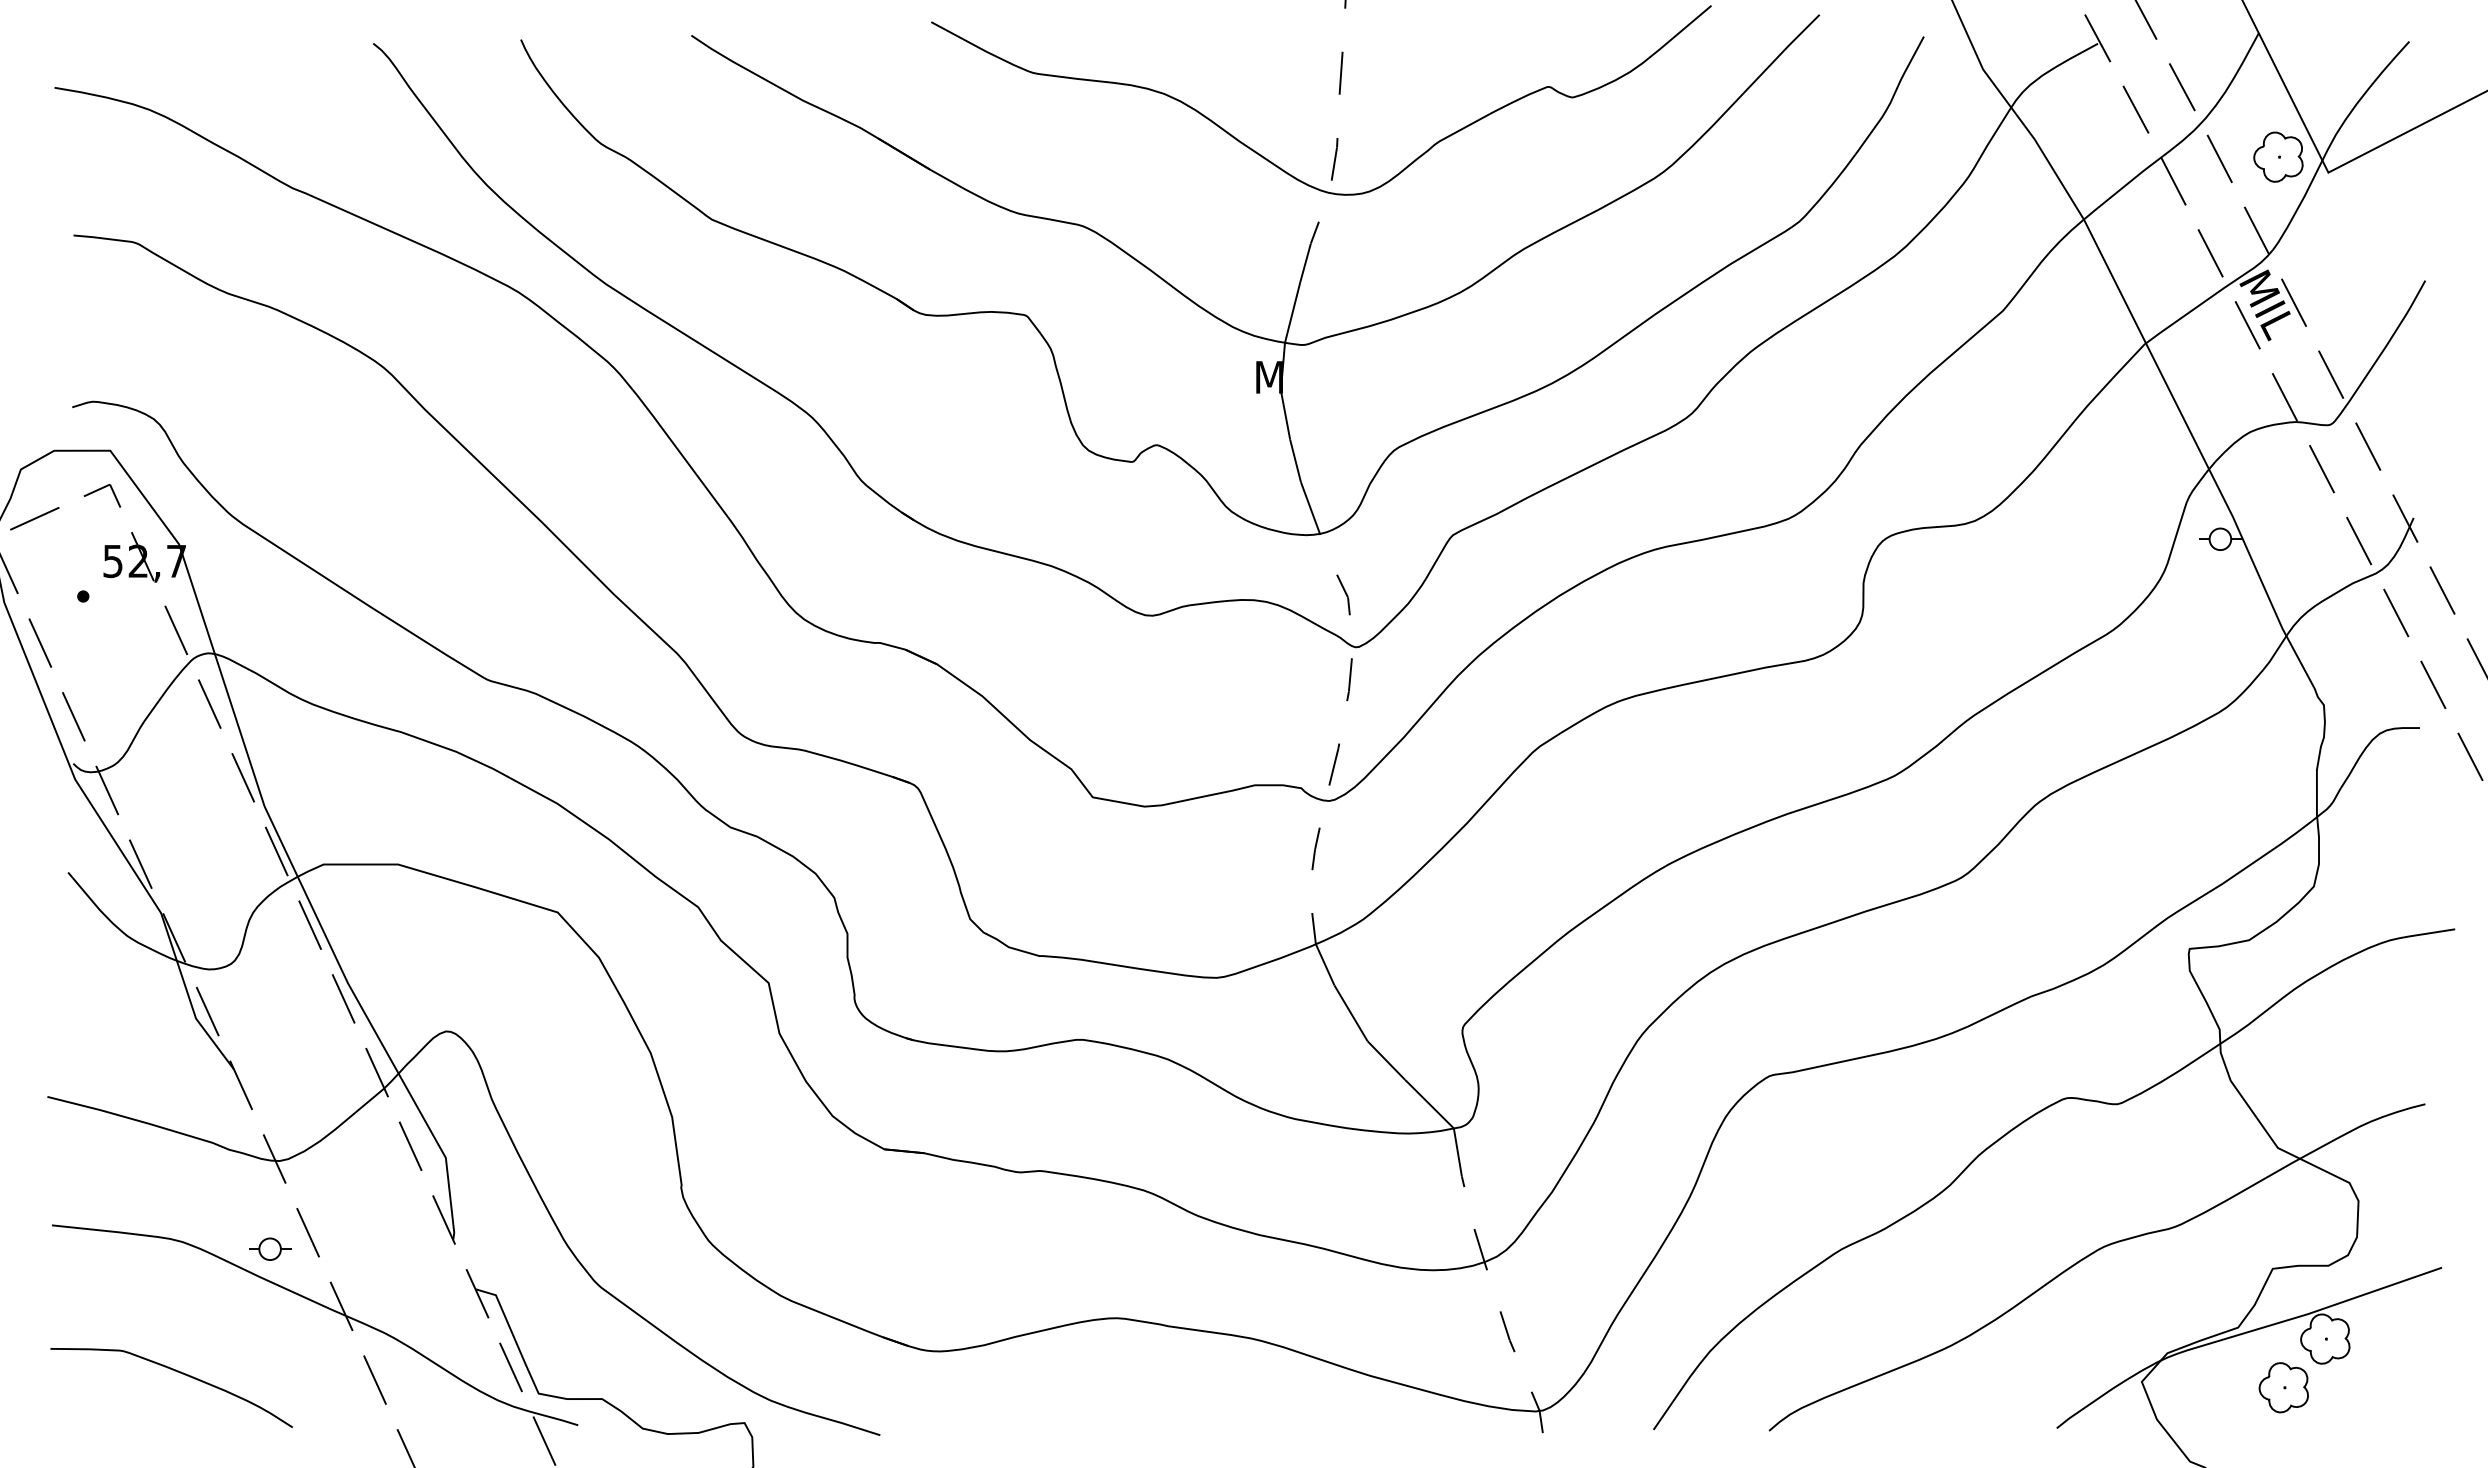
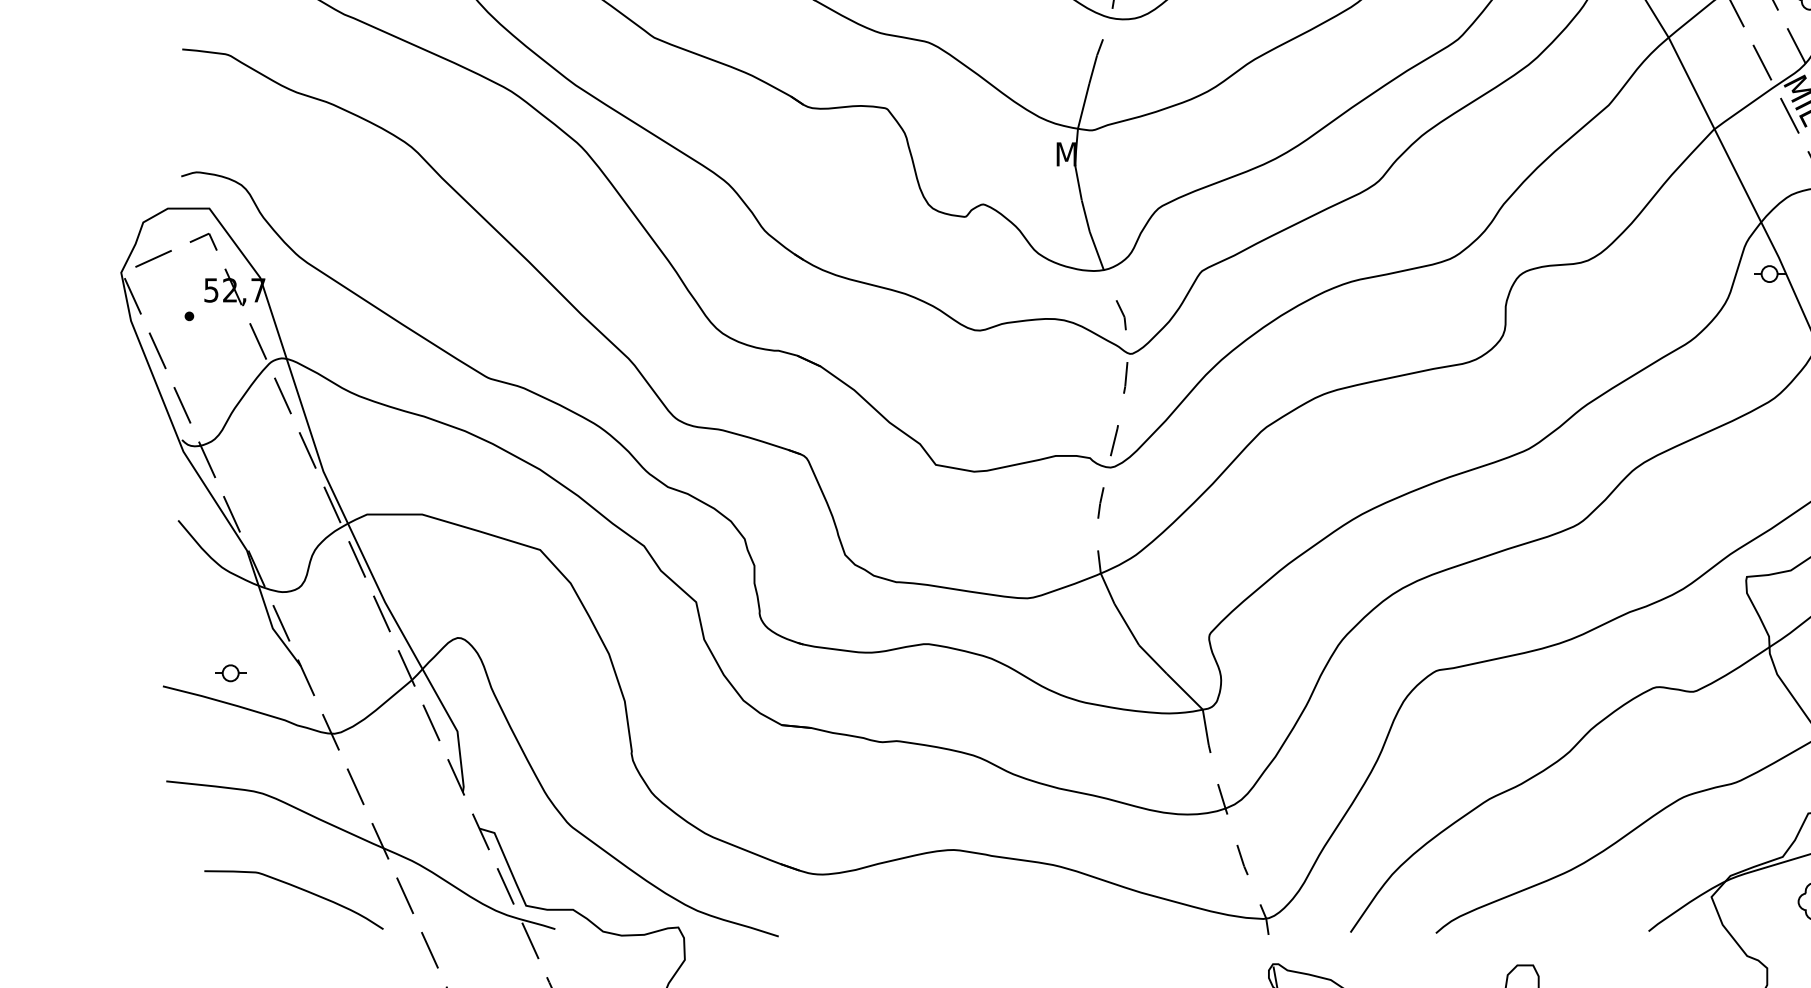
part: (270, 1248) -> (230, 672), moved
curve: (177, 1372) -> (298, 888), moved

